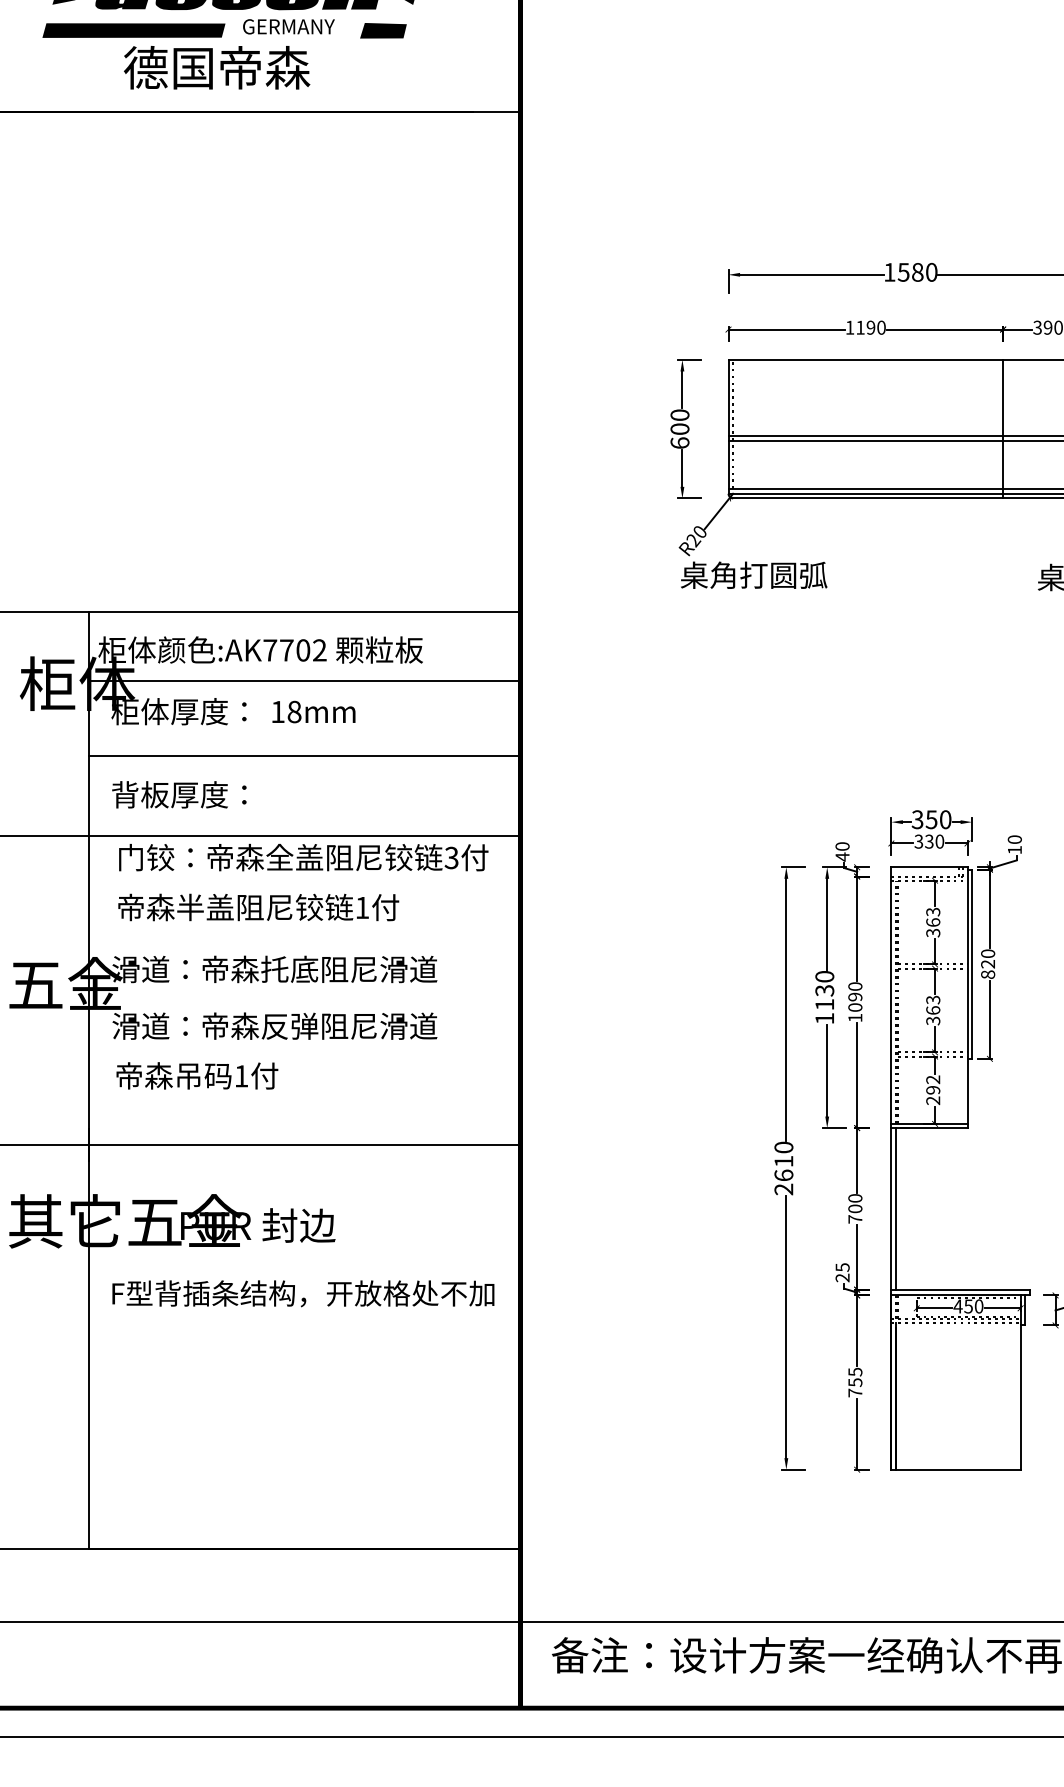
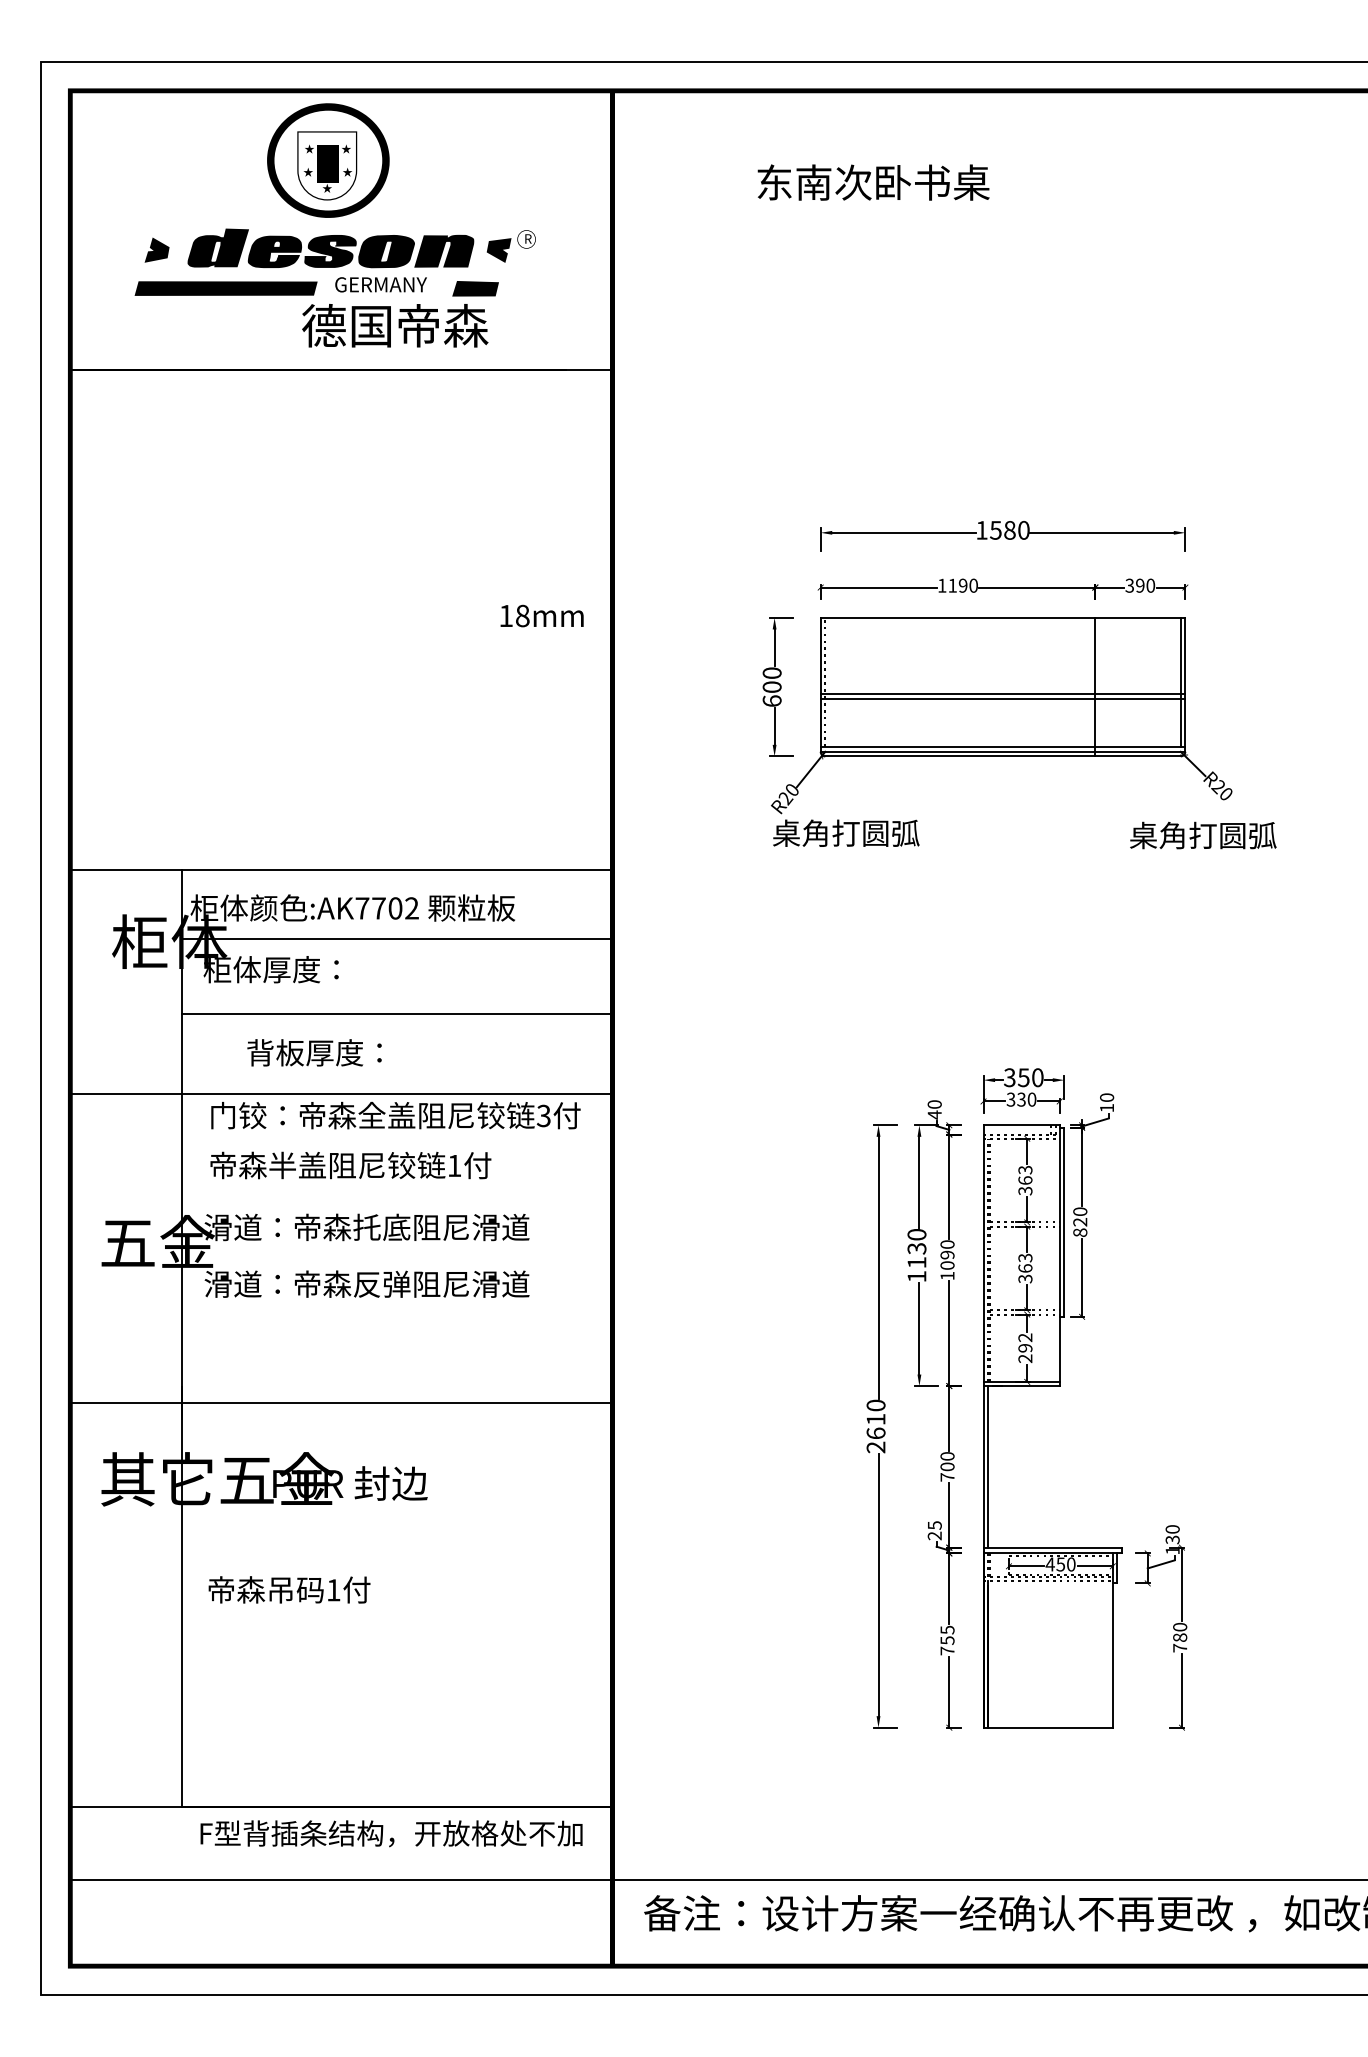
text: (217, 67) -> (395, 325), moved
text: (313, 711) -> (541, 615), moved
text: (179, 794) -> (314, 1052), moved
text: (197, 1075) -> (289, 1589), moved
text: (303, 1293) -> (391, 1833), moved

